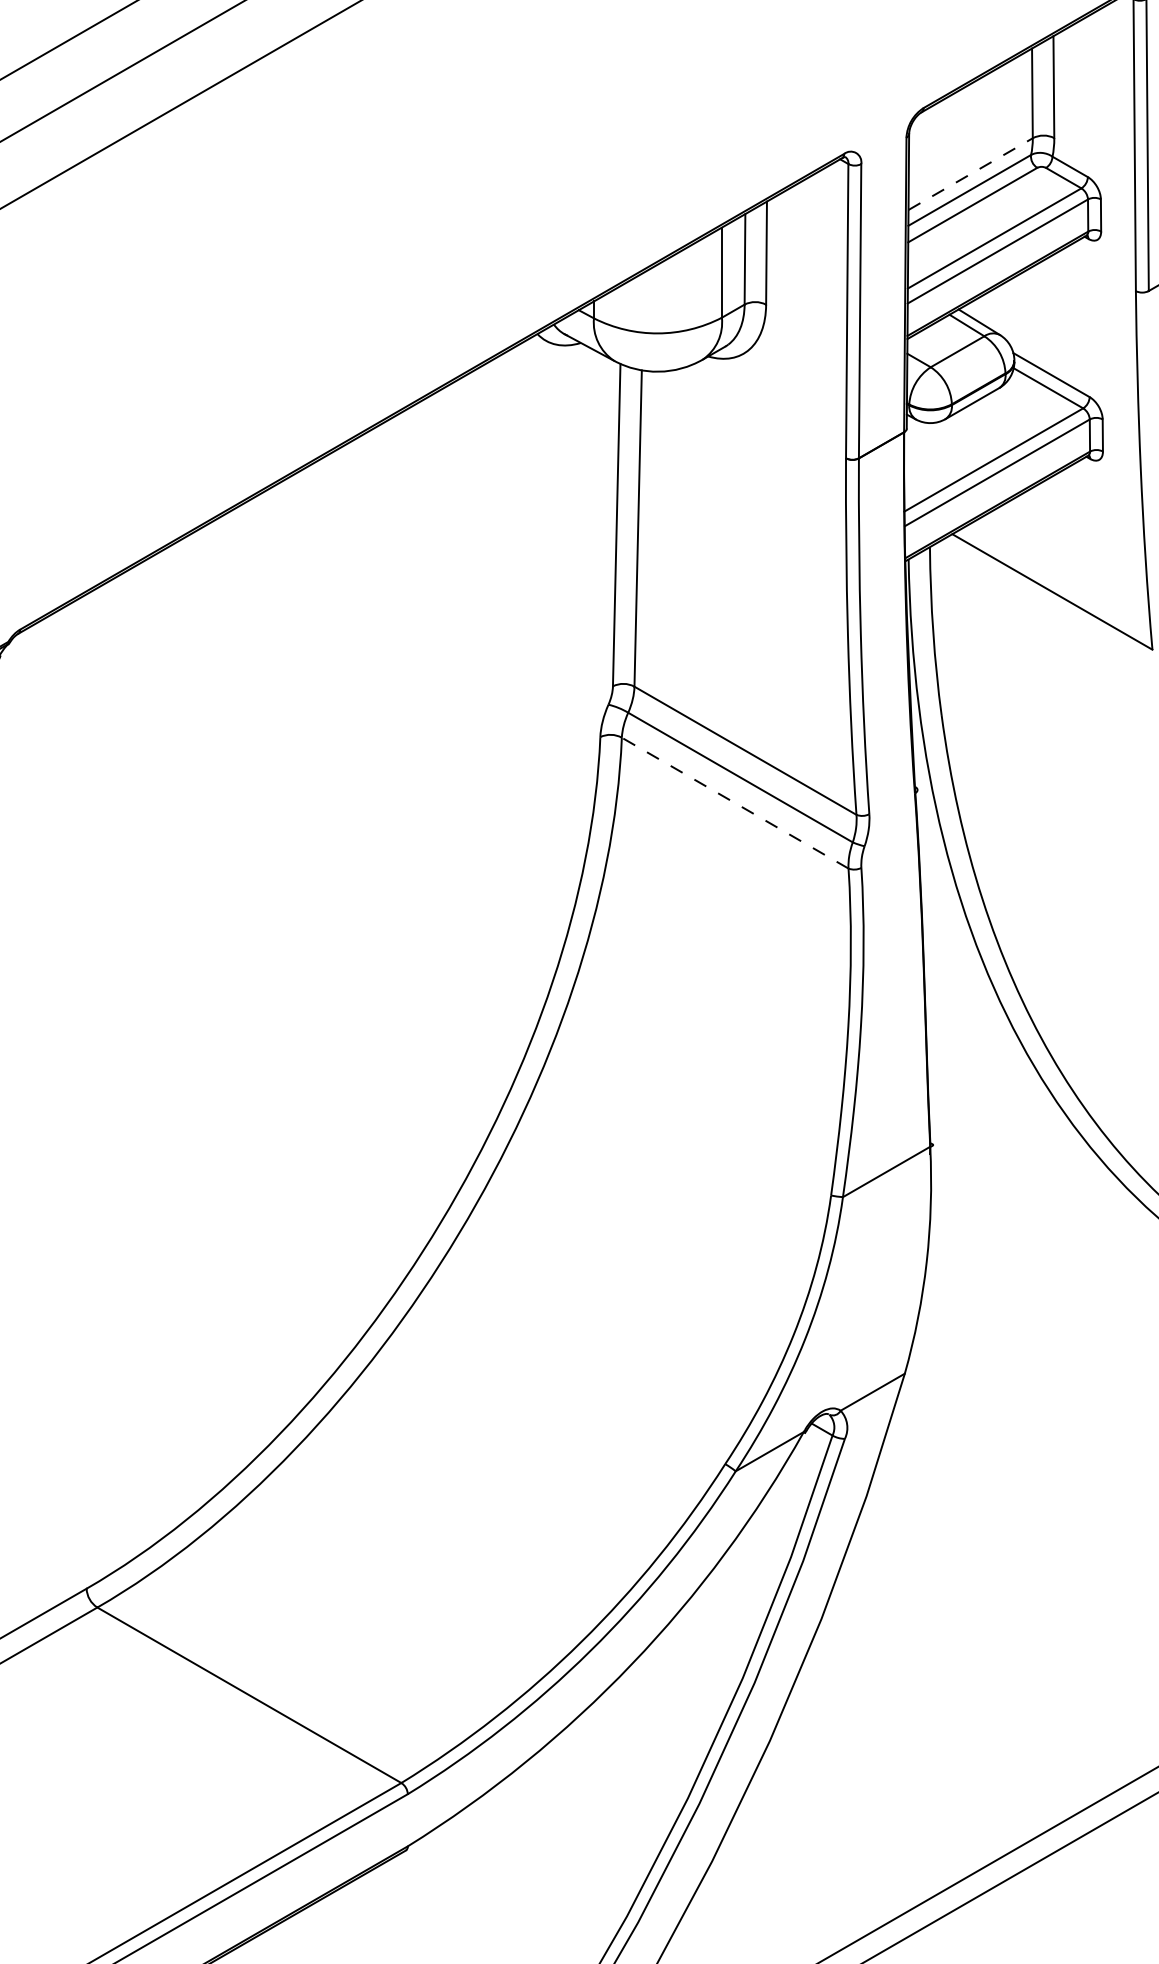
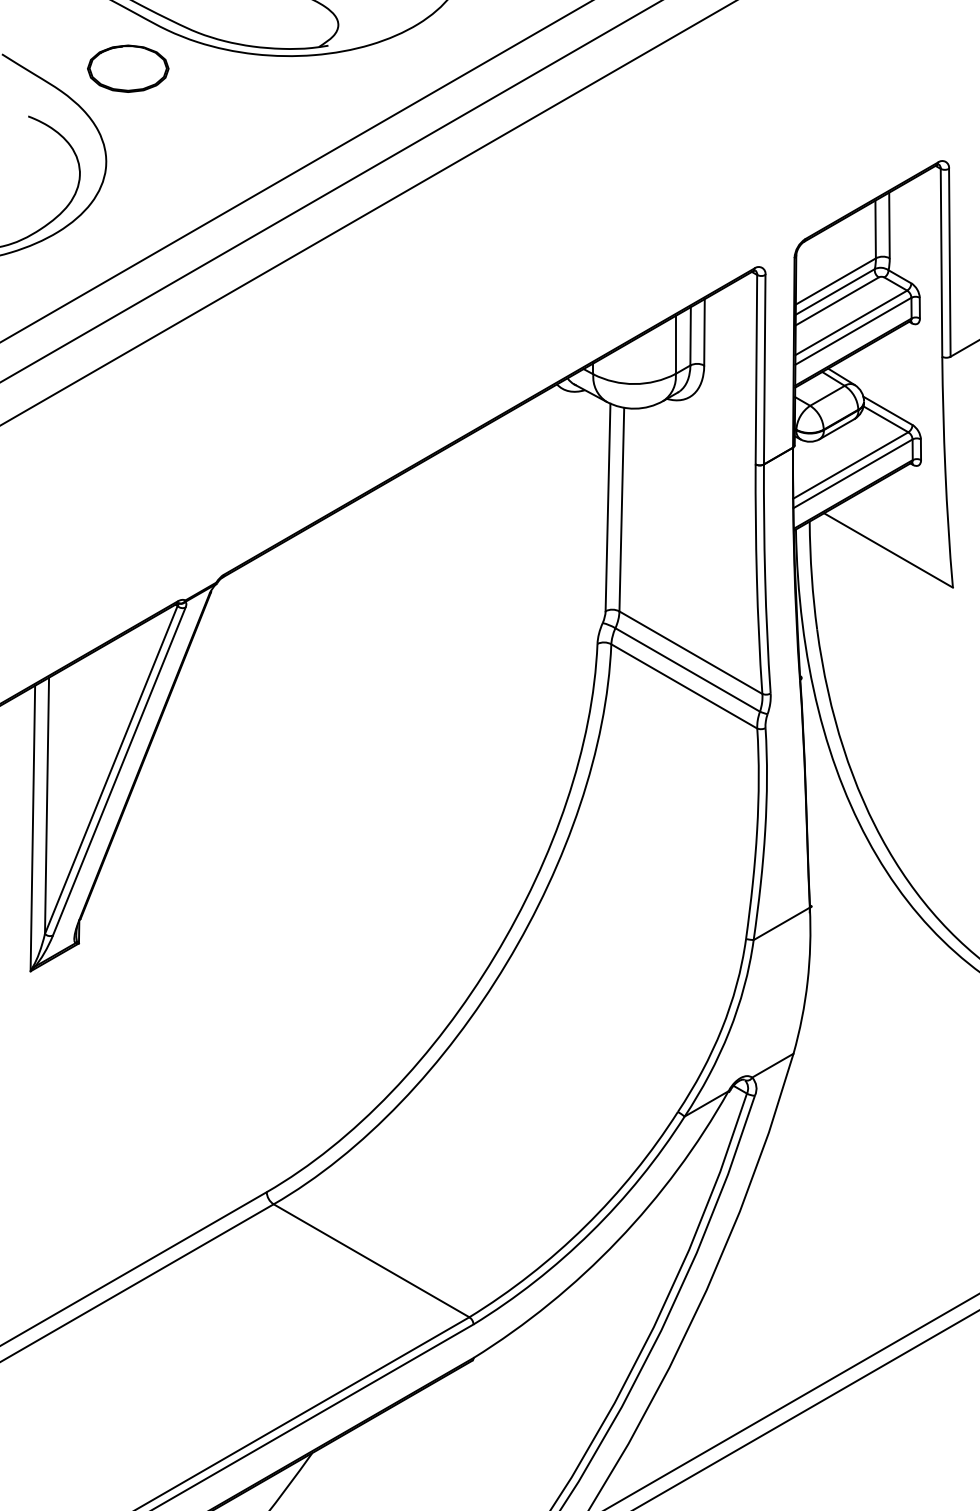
line: (971, 174) -> (836, 281), dashed -> solid
line: (733, 803) -> (683, 686), dashed -> solid

